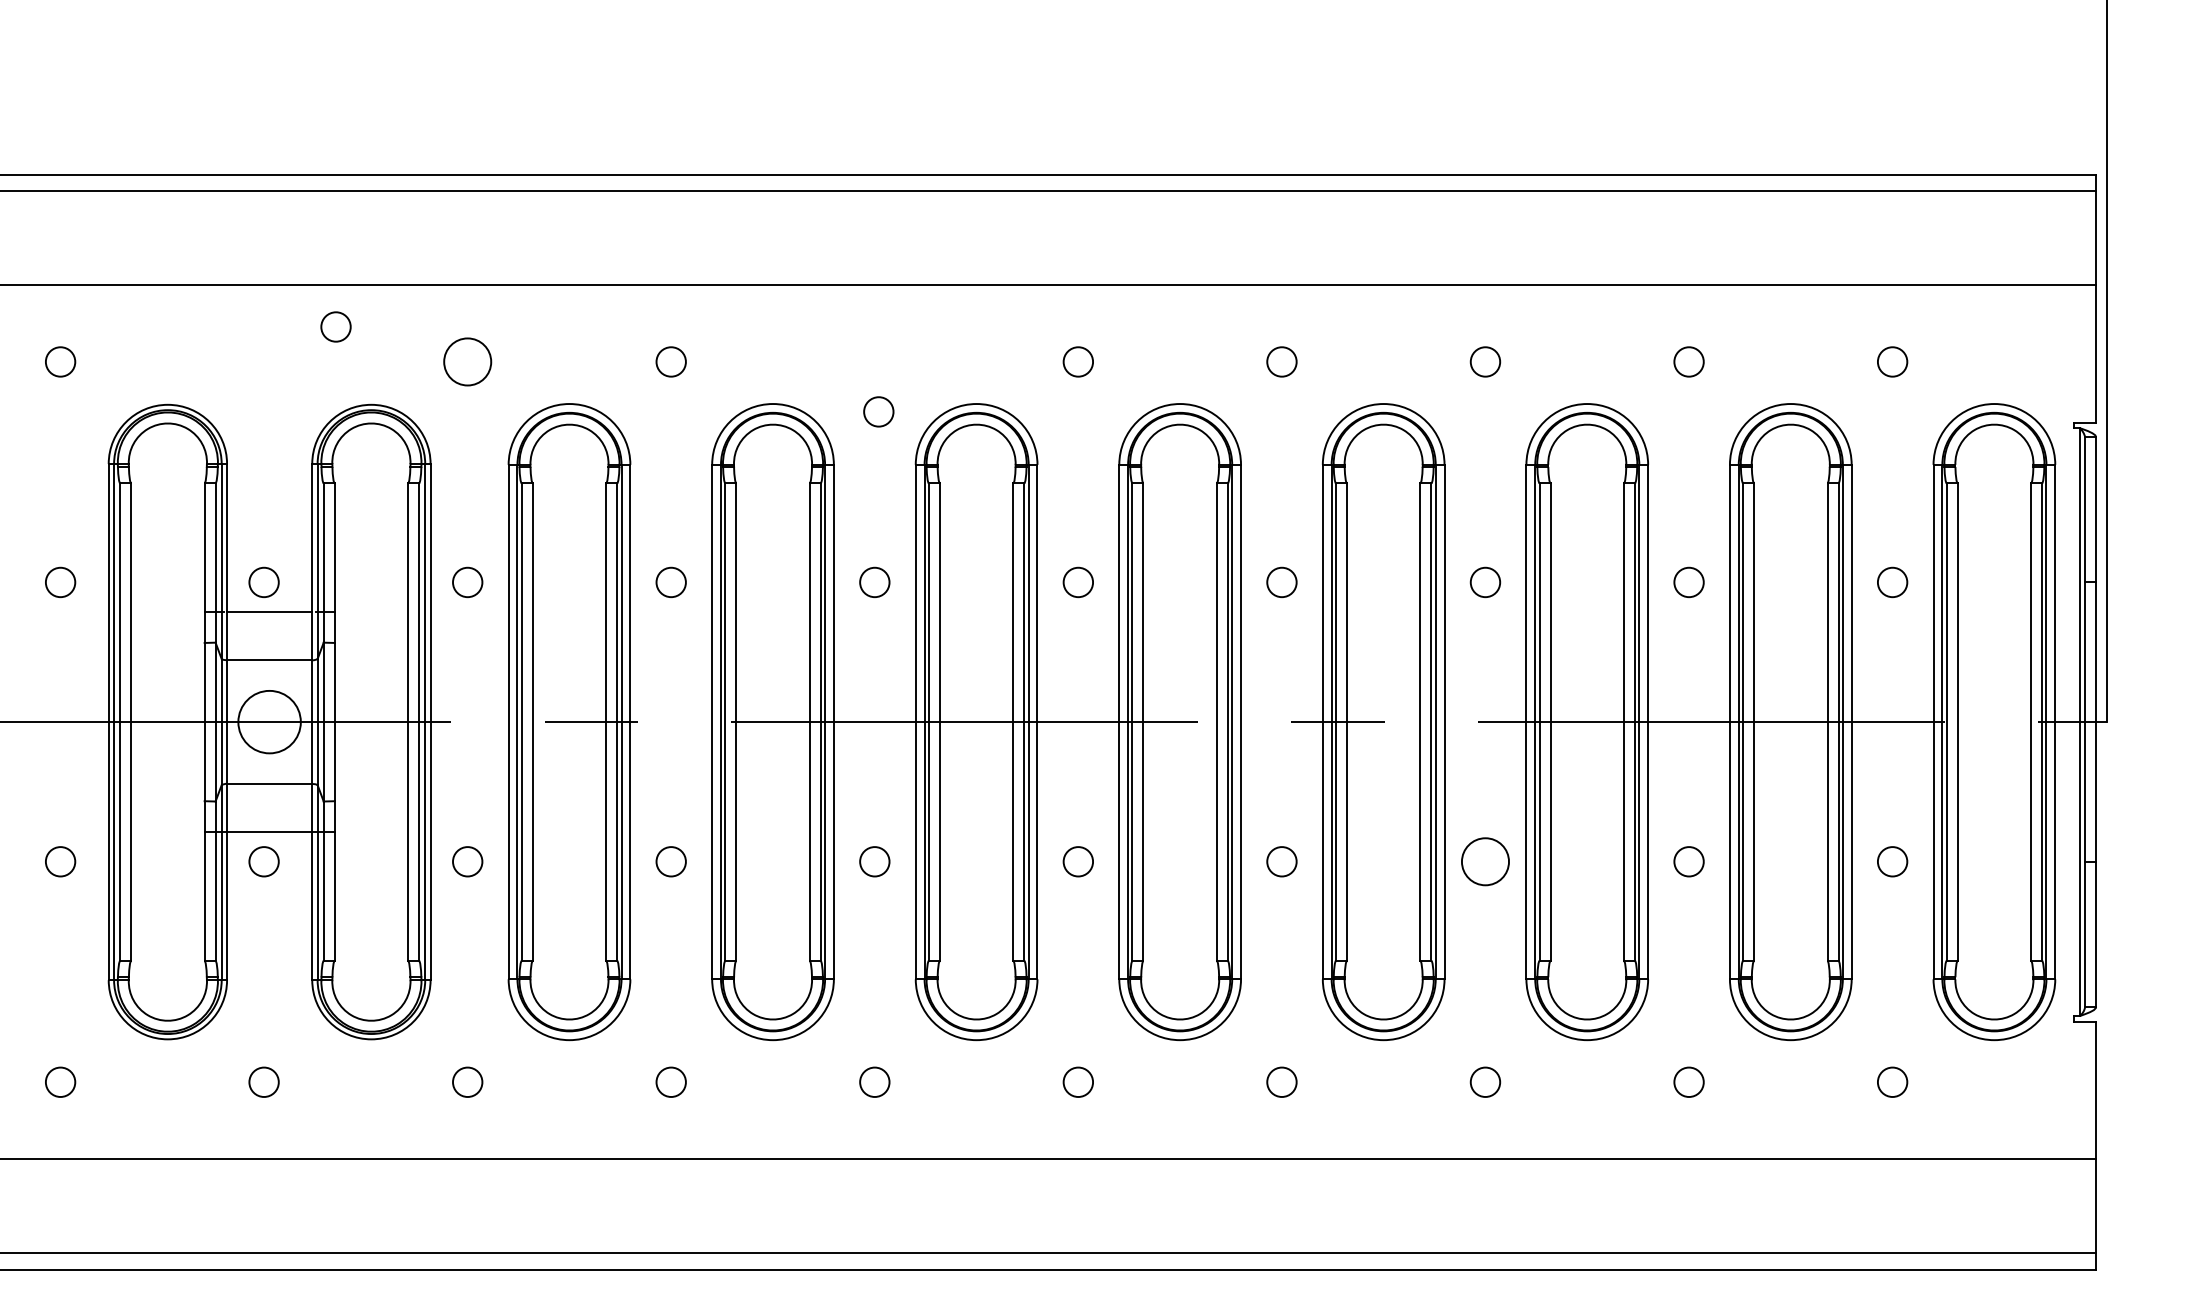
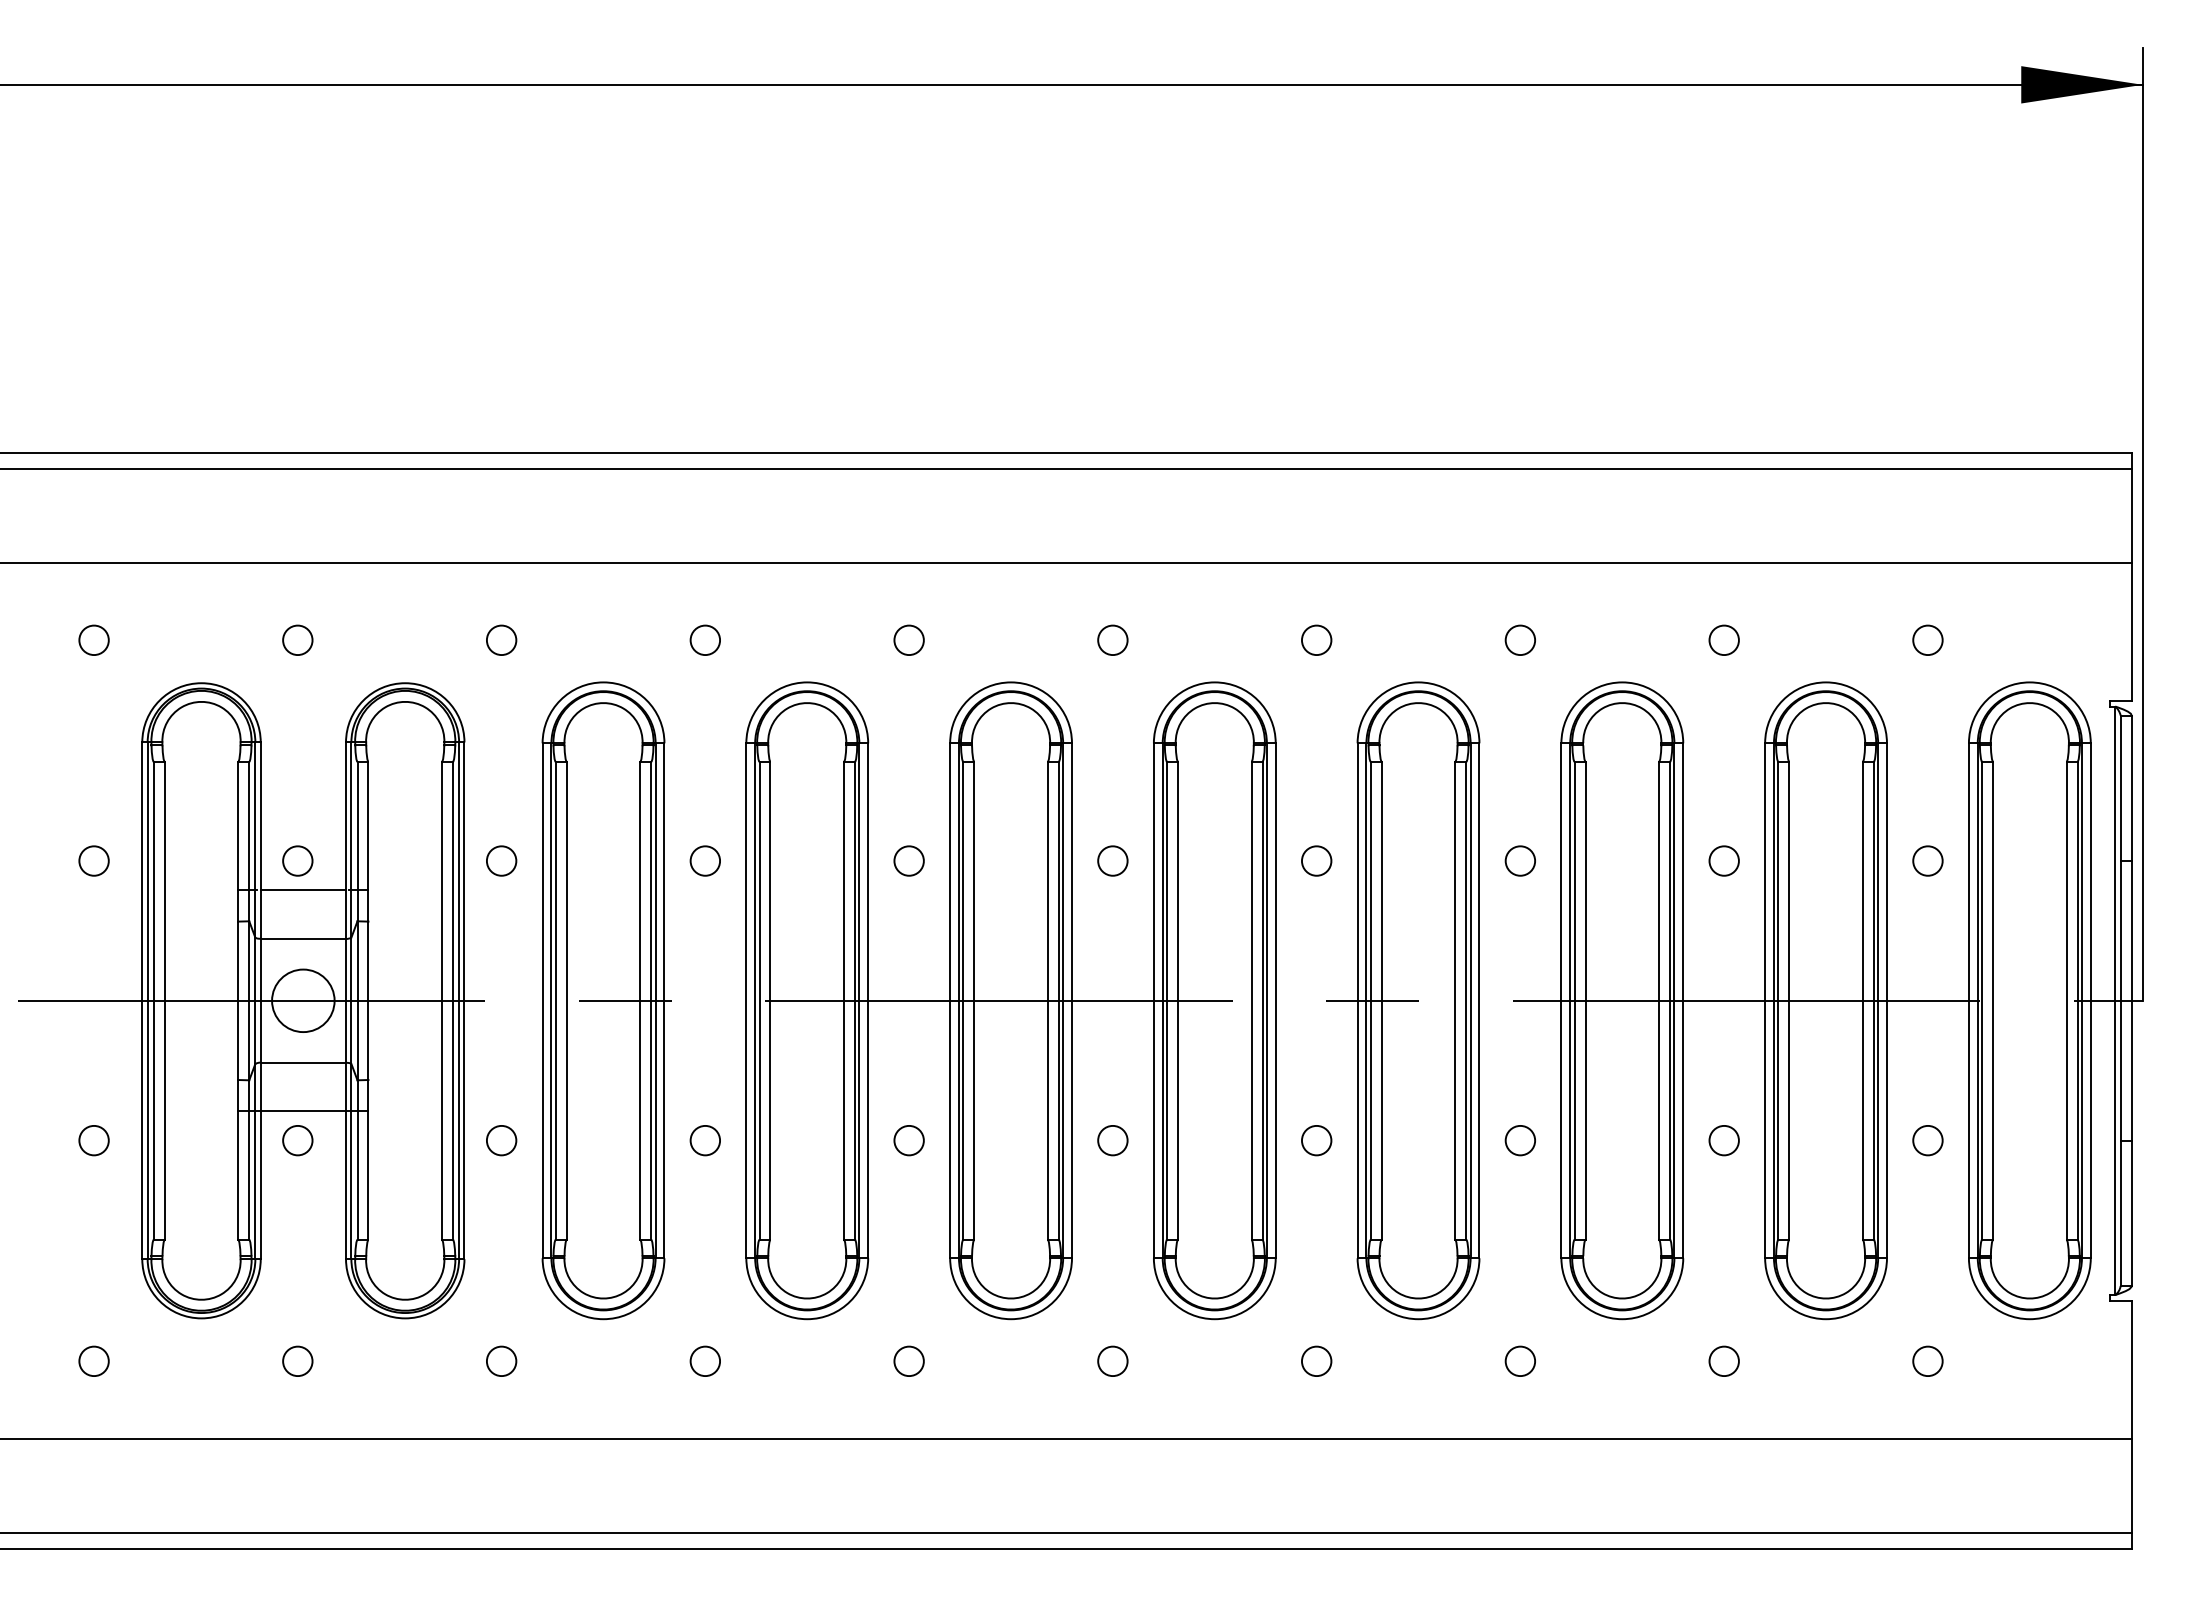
circle: (335, 326) -> (297, 639), moved
circle: (467, 362) -> (501, 640), size x0.62
circle: (878, 411) -> (908, 639), moved
circle: (1485, 861) -> (1520, 1140), size x0.62

